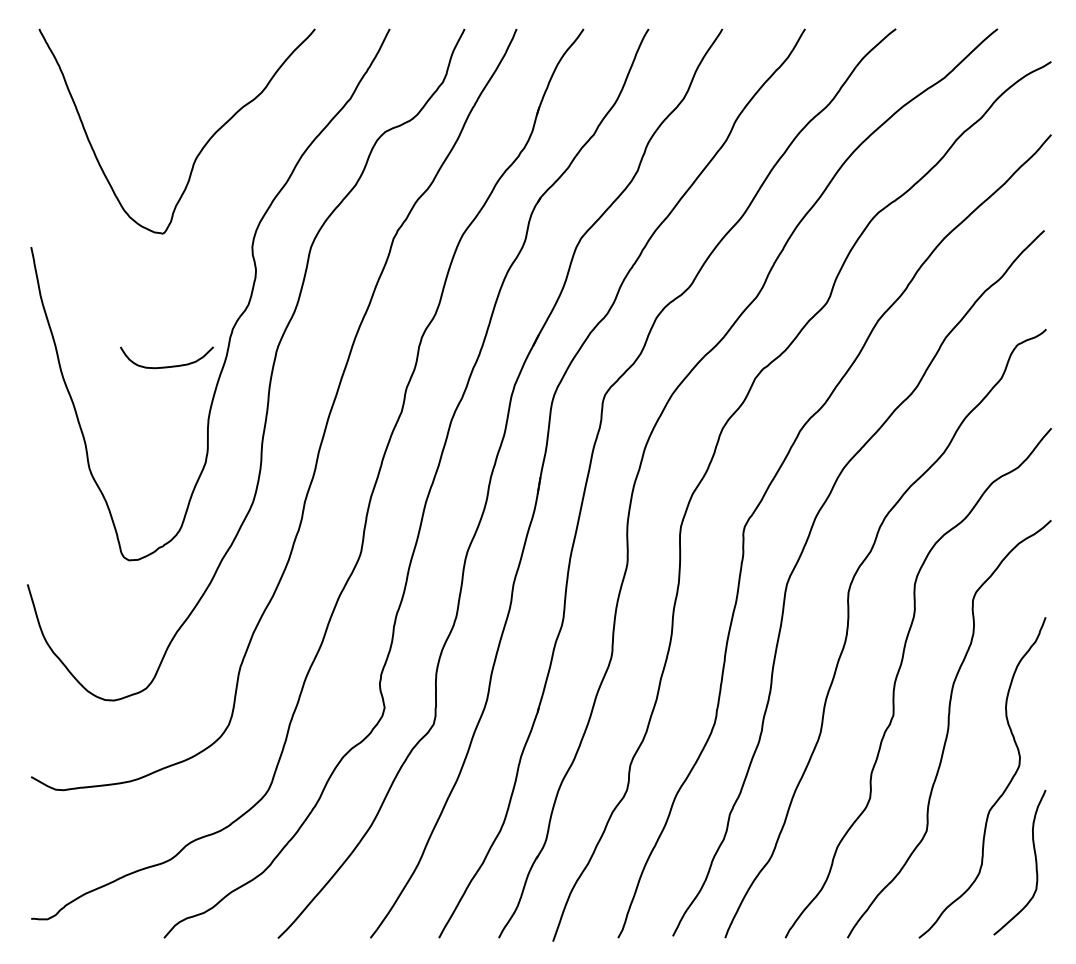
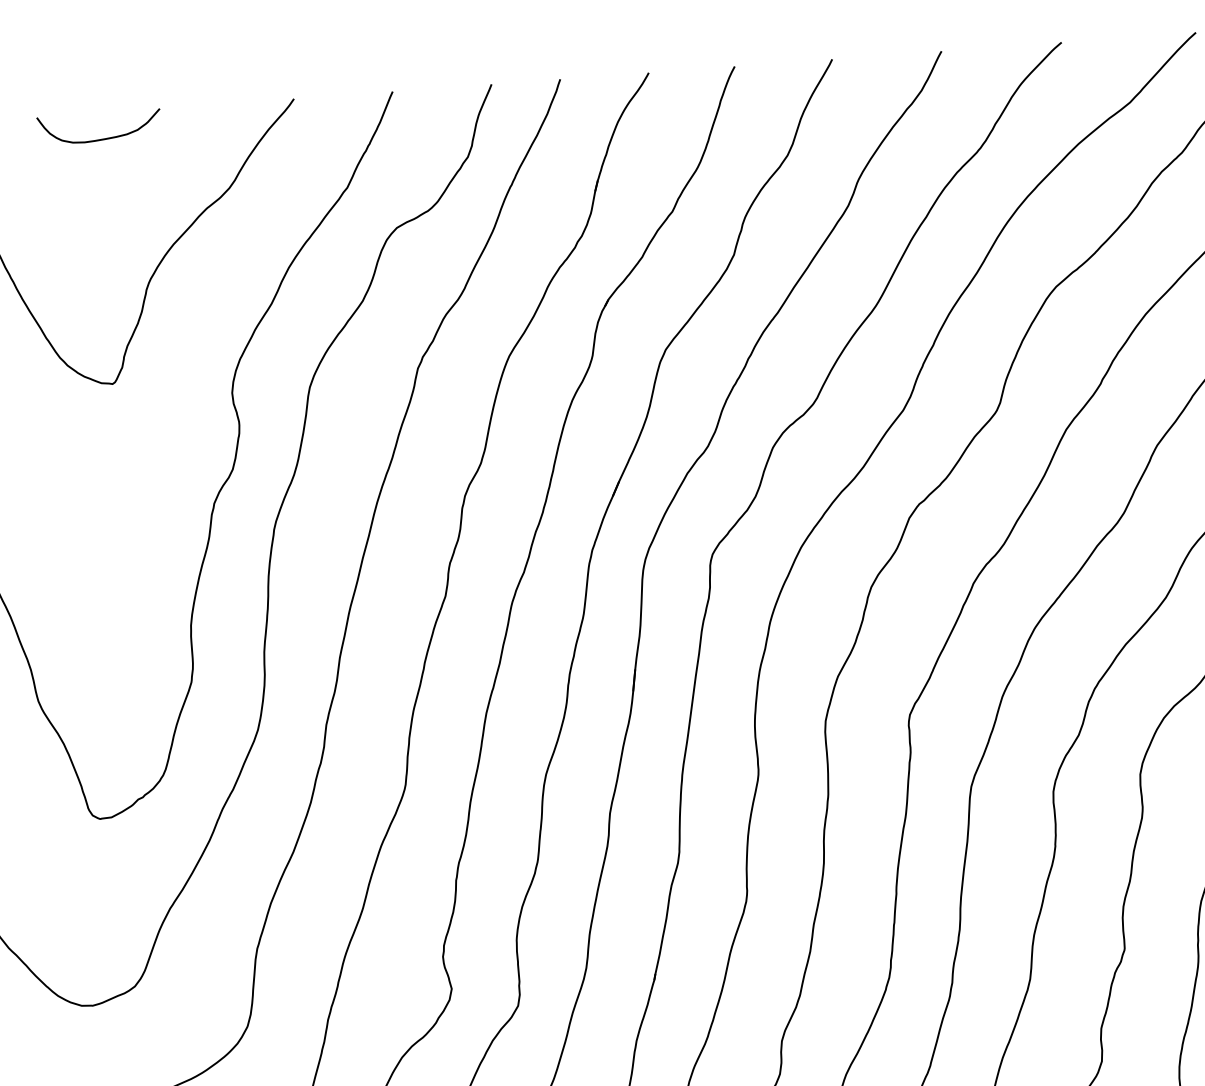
curve: (166, 366) -> (99, 139), moved

